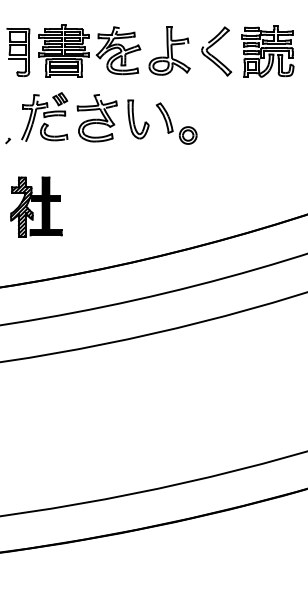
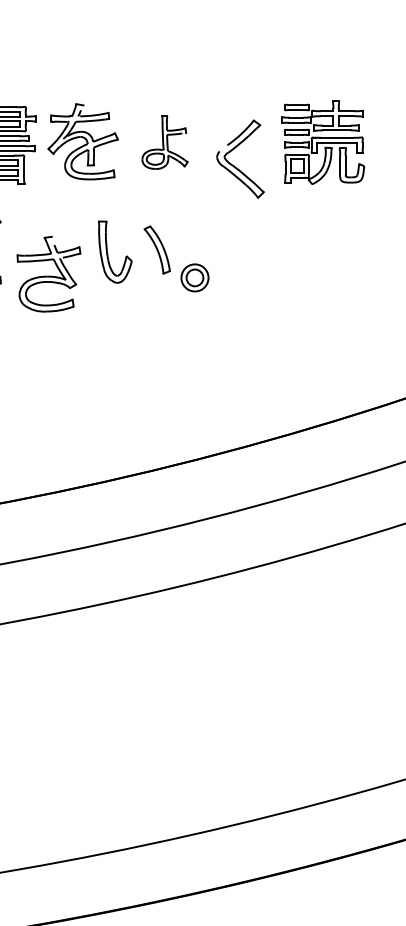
part: (169, 50) -> (164, 141), size x0.7
part: (216, 51) -> (240, 159), moved
part: (96, 118) -> (47, 274), moved

